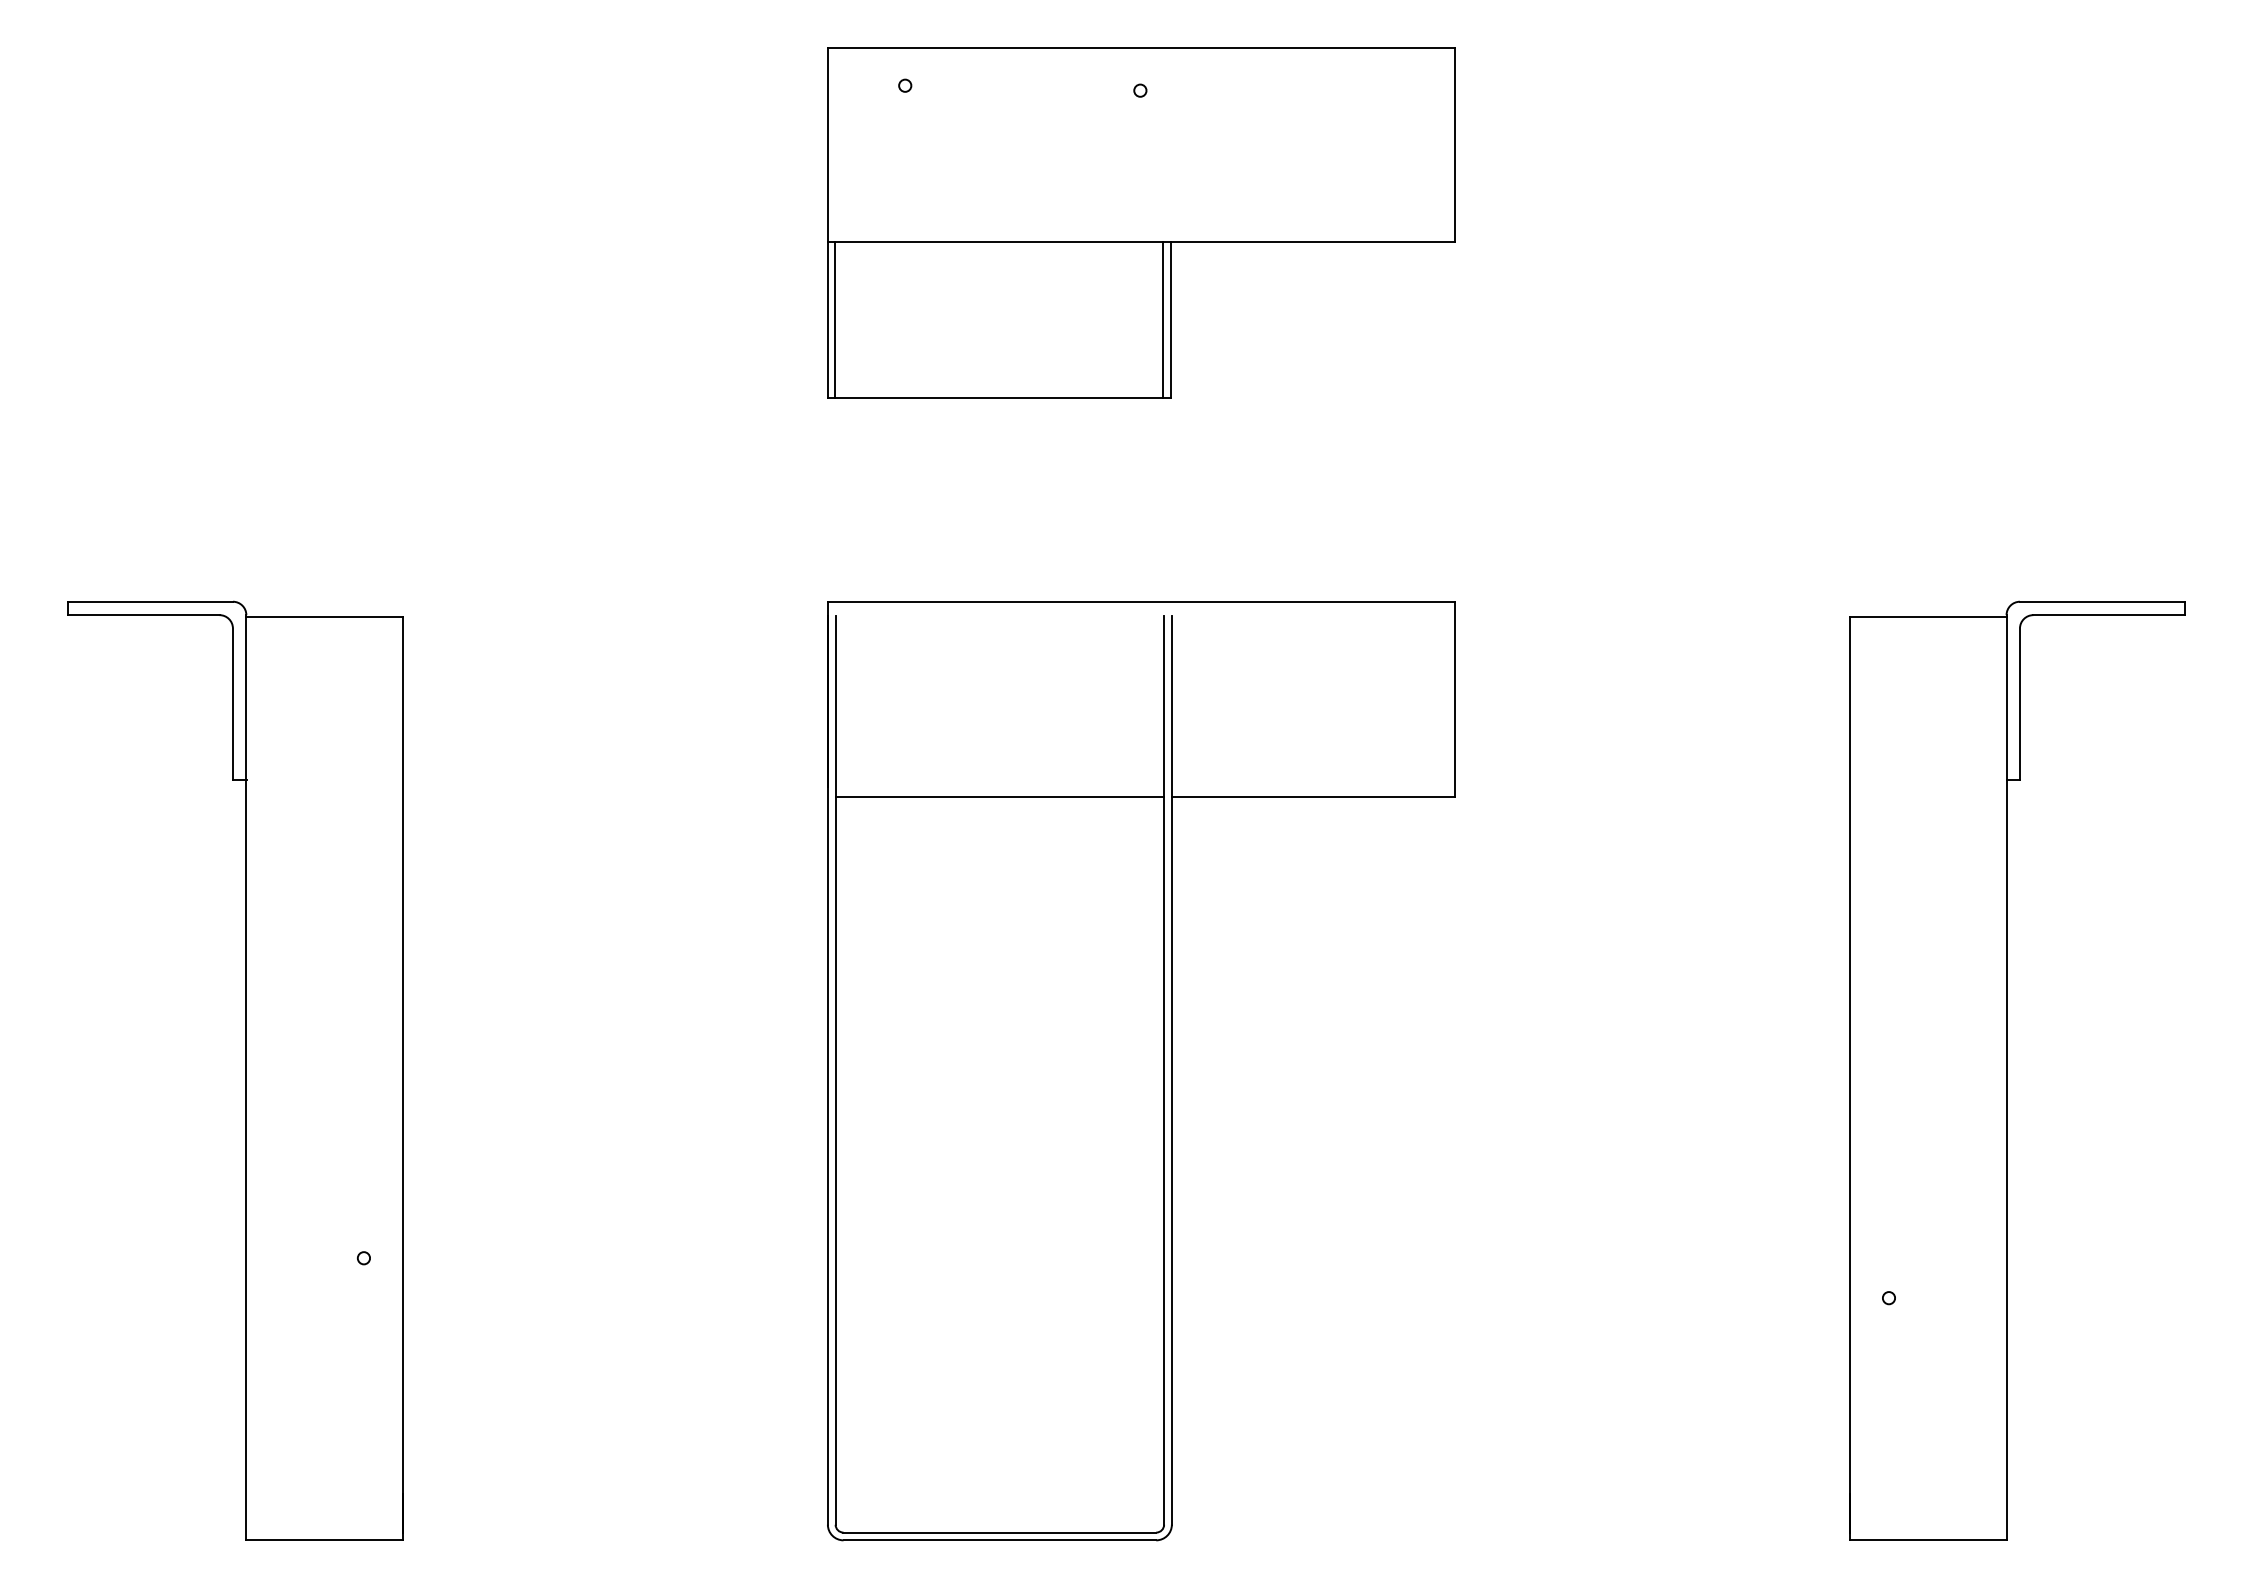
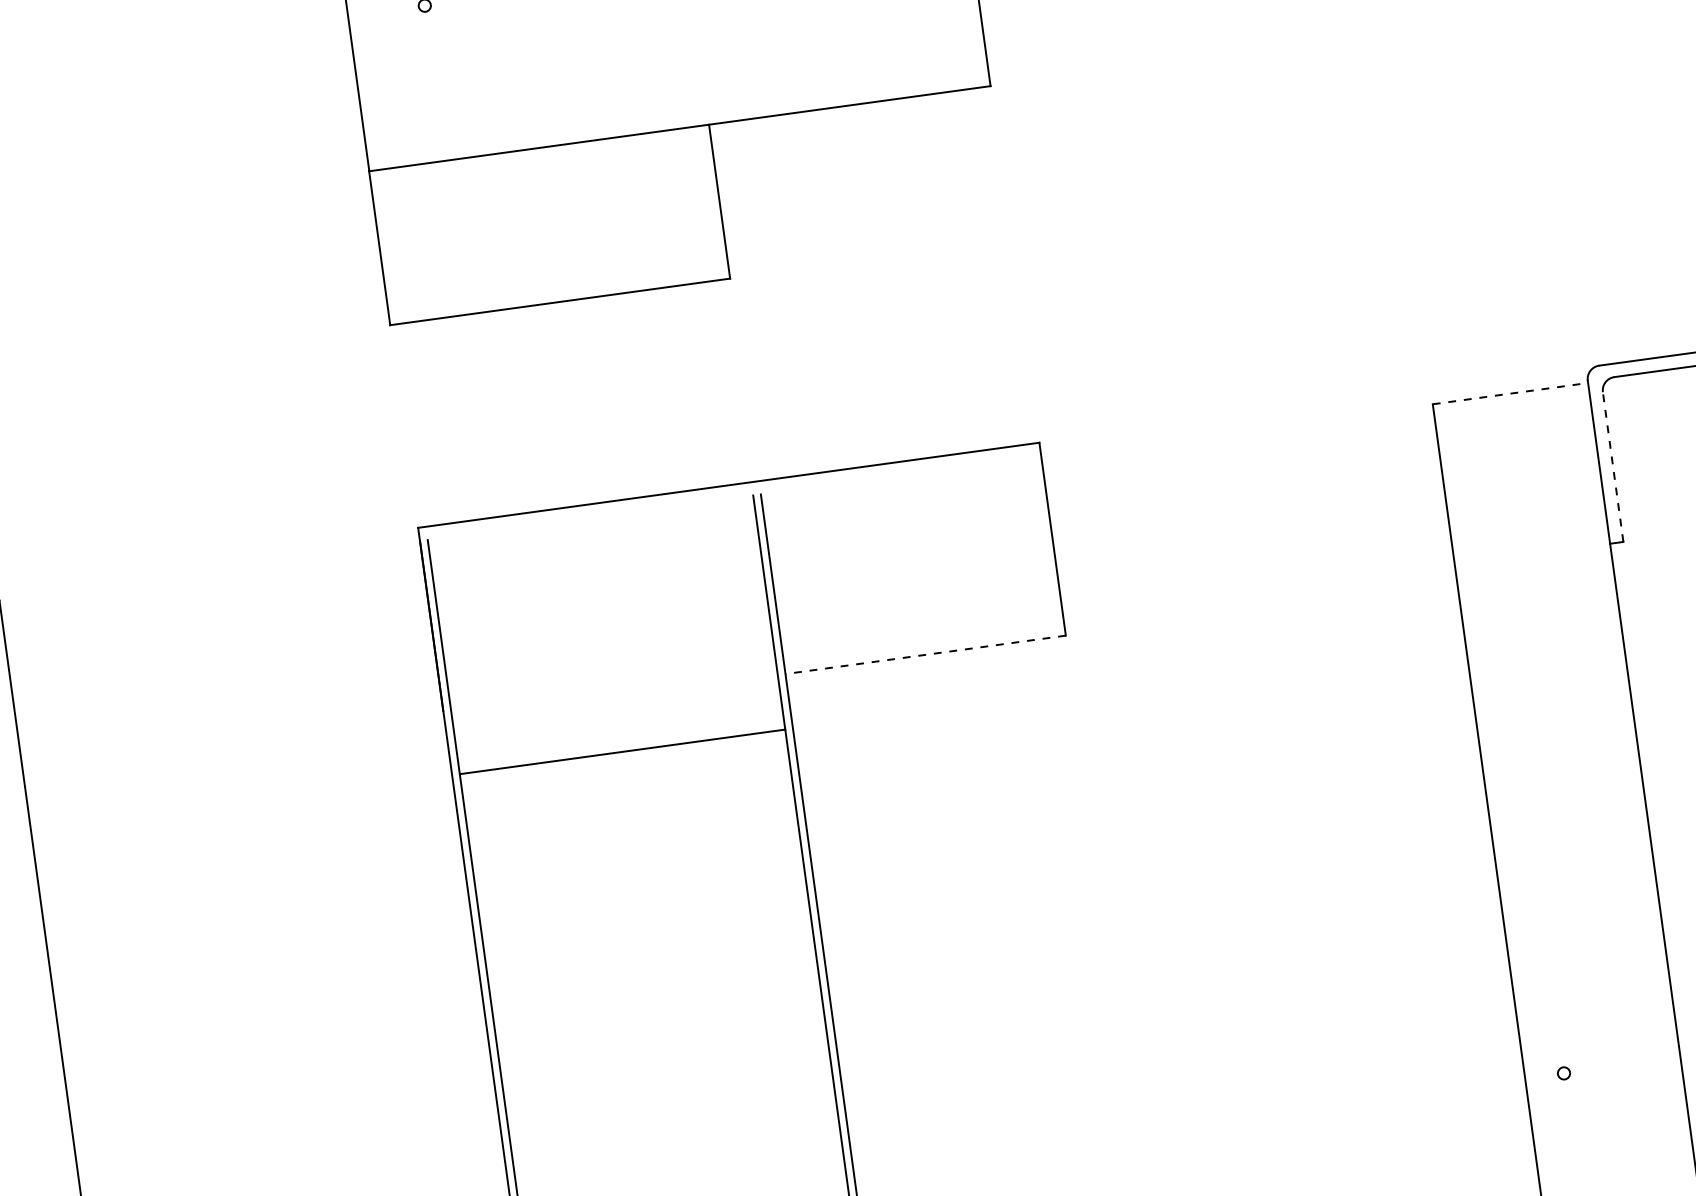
line: (835, 319) -> (387, 246), removed
line: (1162, 319) -> (711, 202), removed
line: (1928, 617) -> (1510, 393), solid -> dashed
line: (2019, 704) -> (1612, 467), solid -> dashed
line: (999, 796) -> (622, 751), moved
line: (1312, 796) -> (924, 654), solid -> dashed

